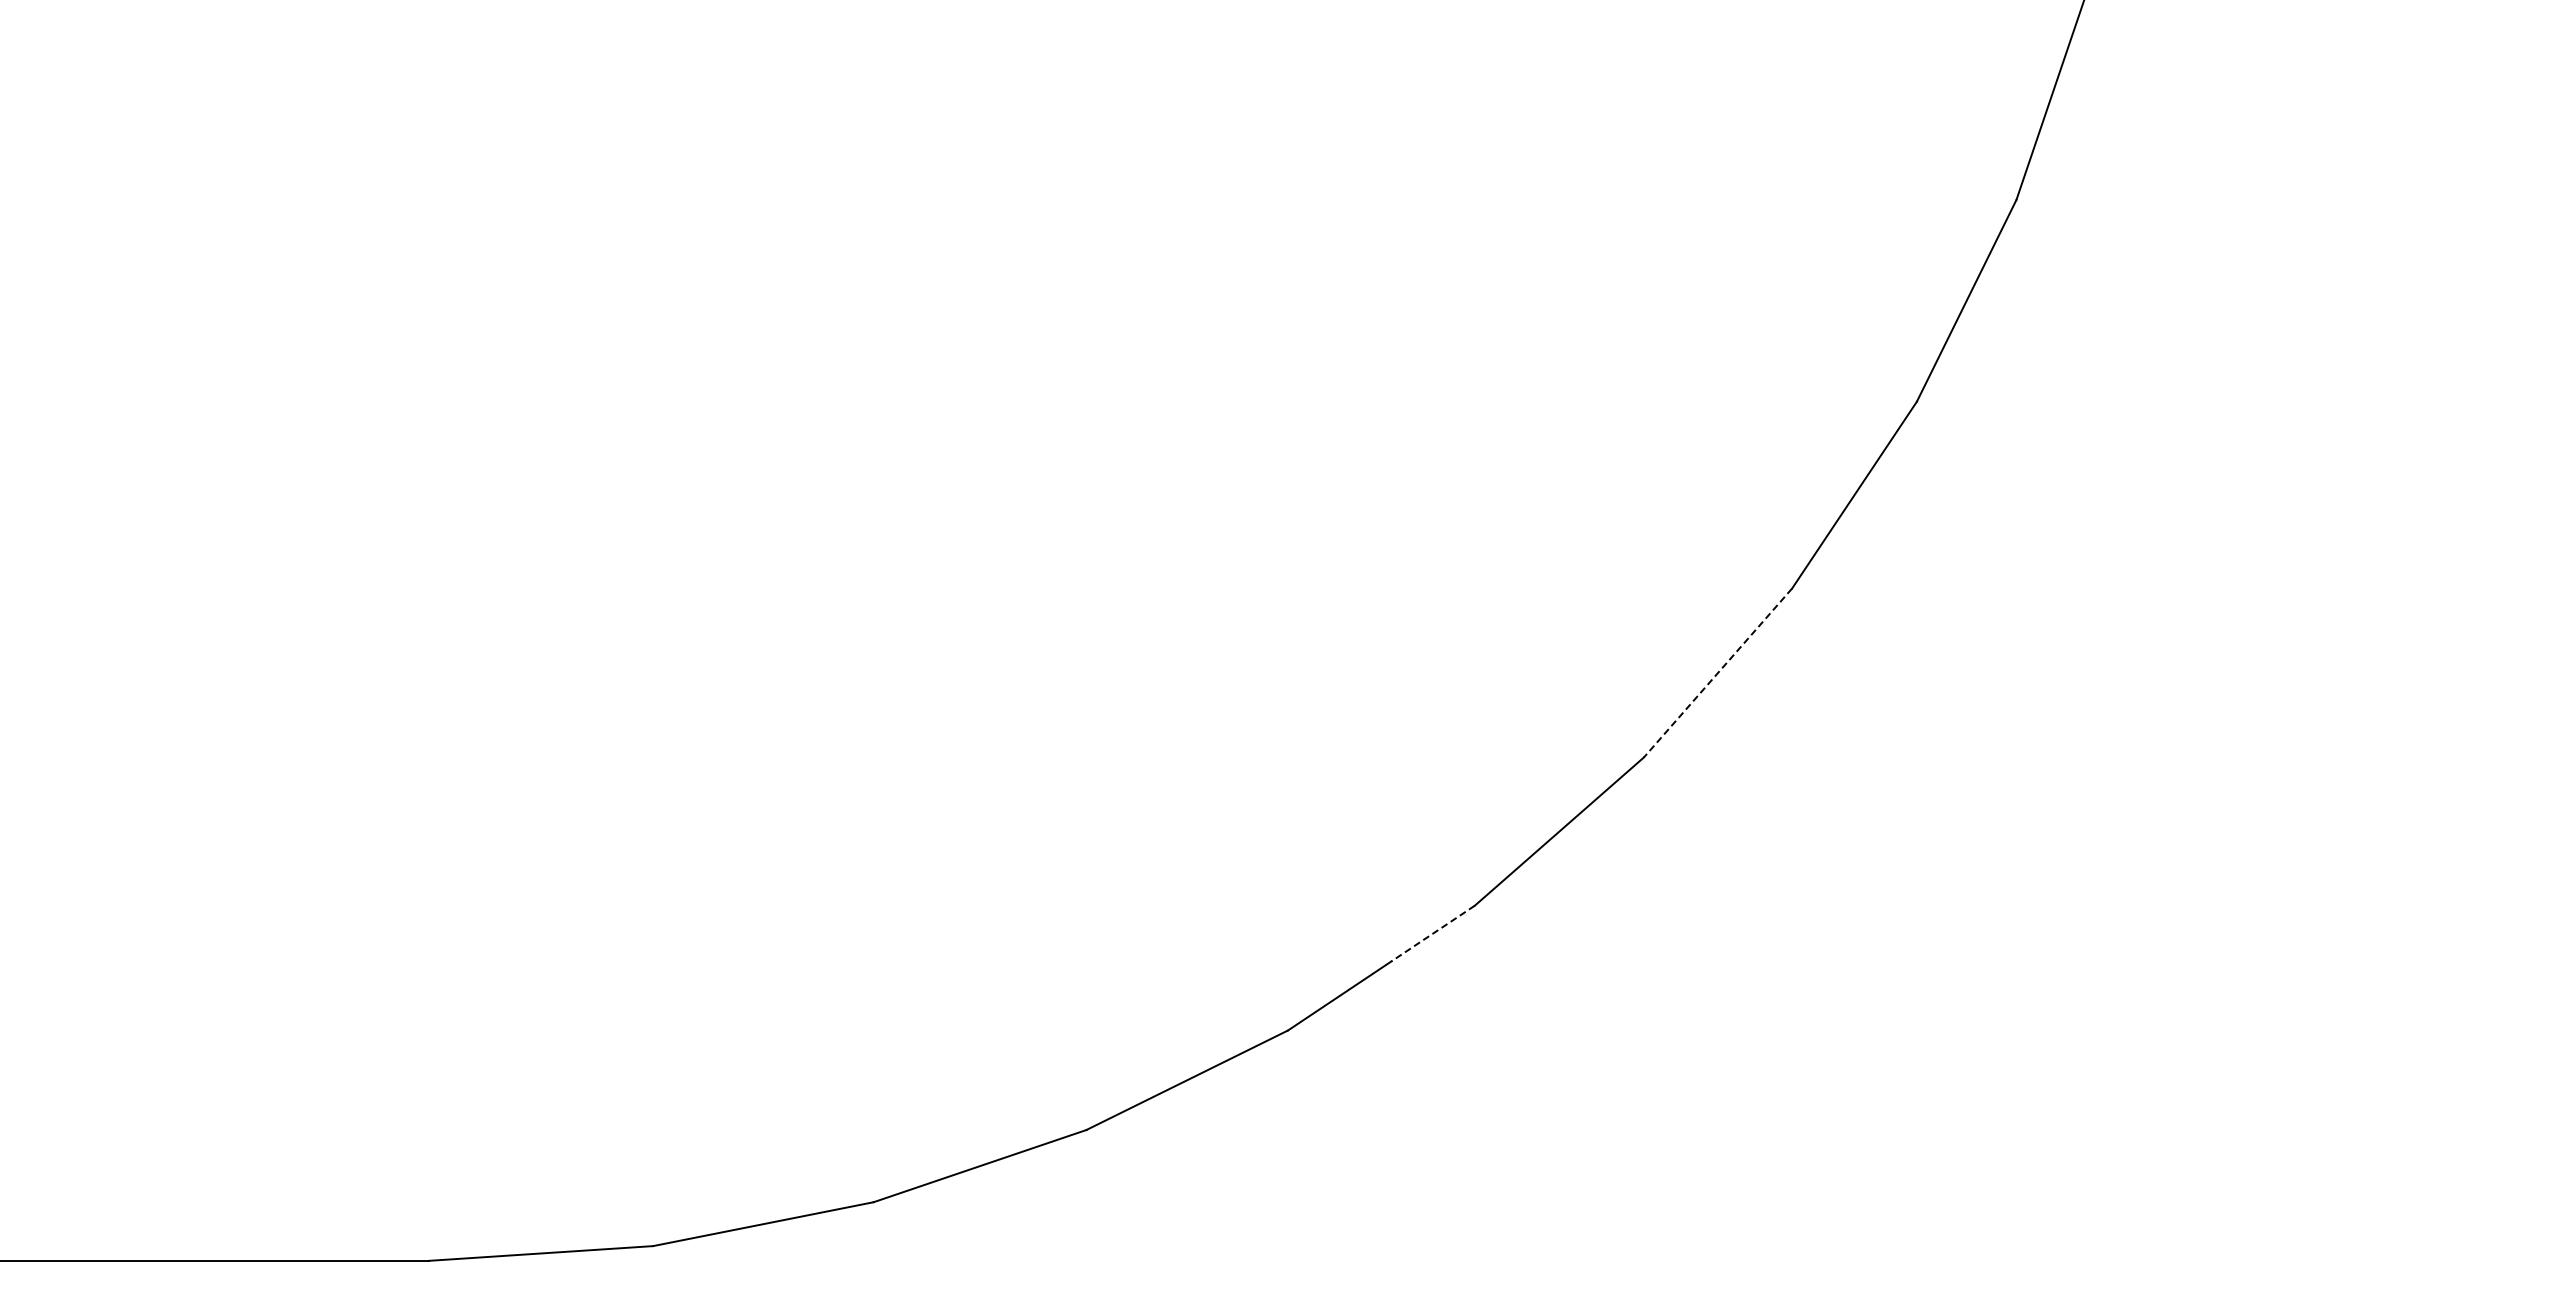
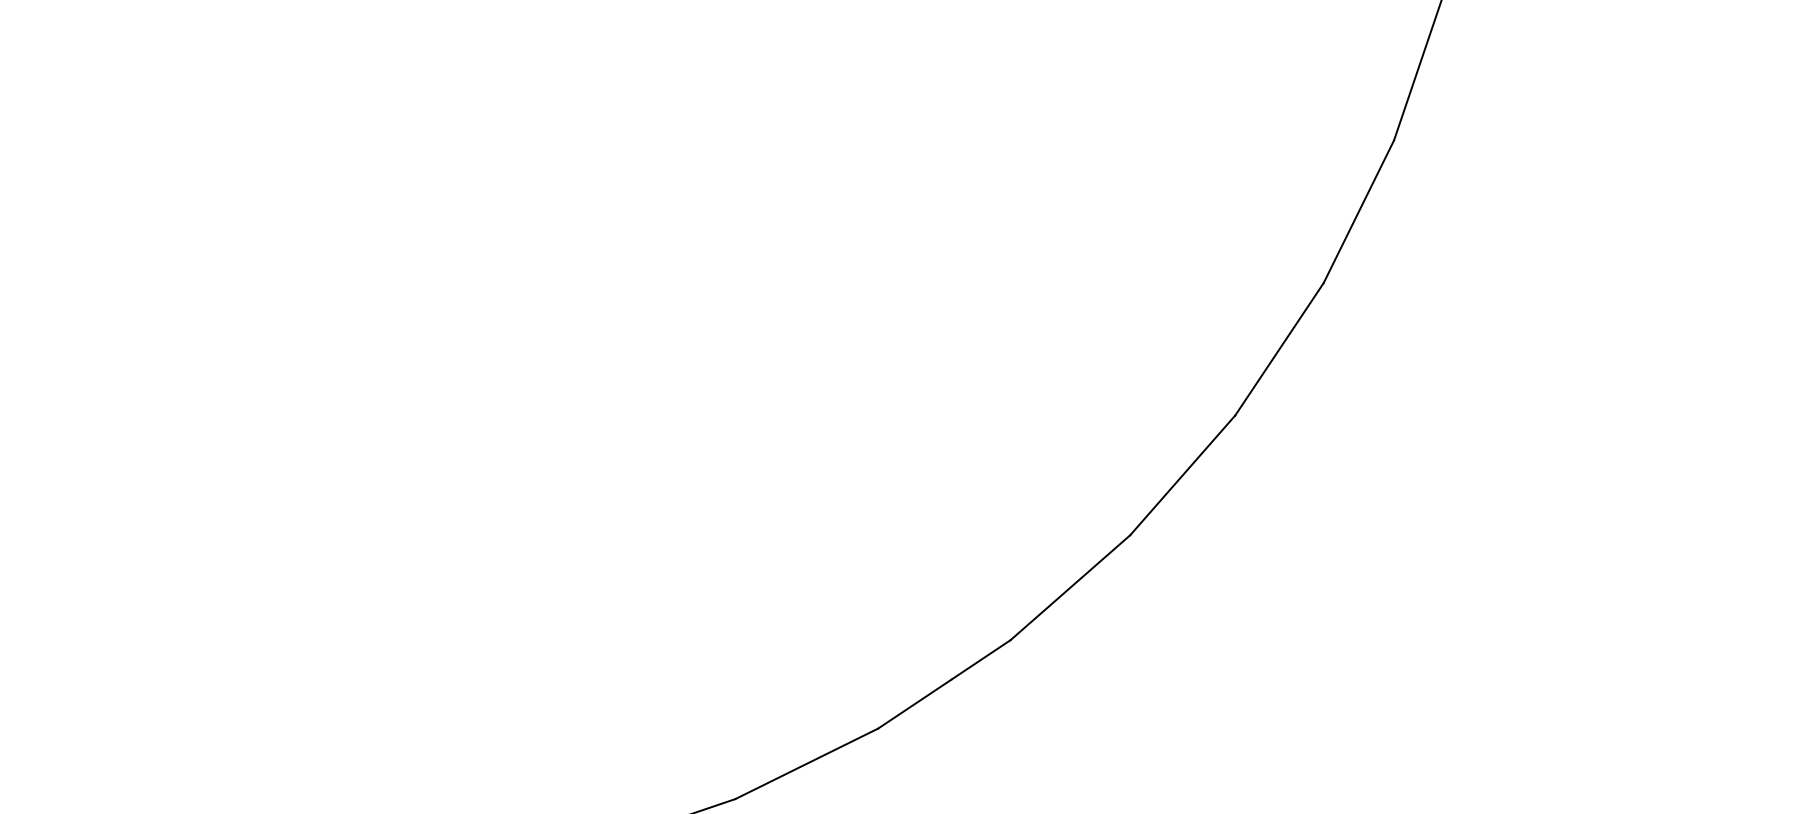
line: (1717, 673) -> (1182, 475), dashed -> solid
line: (1432, 933) -> (980, 659), dashed -> solid

